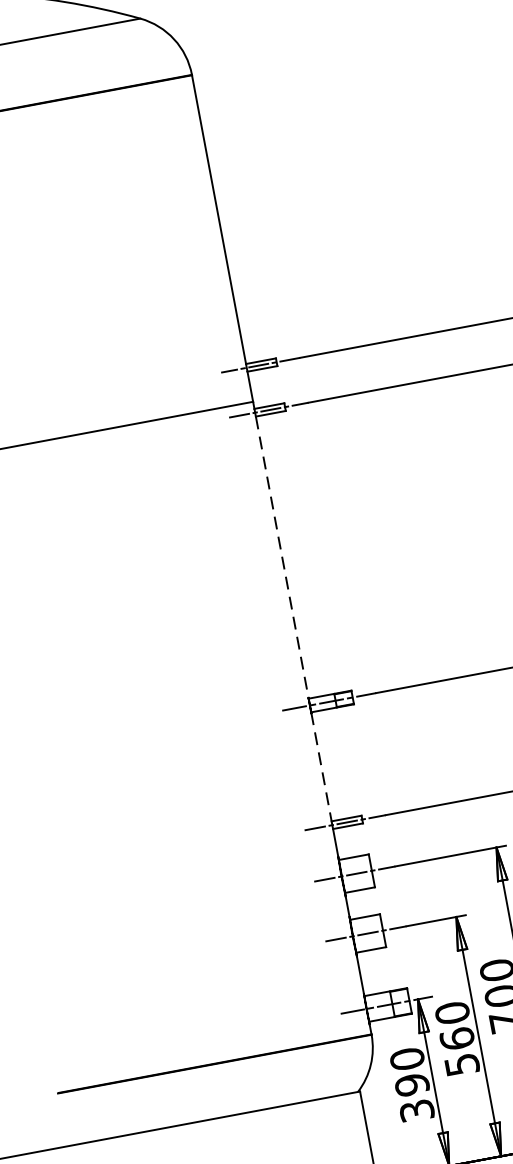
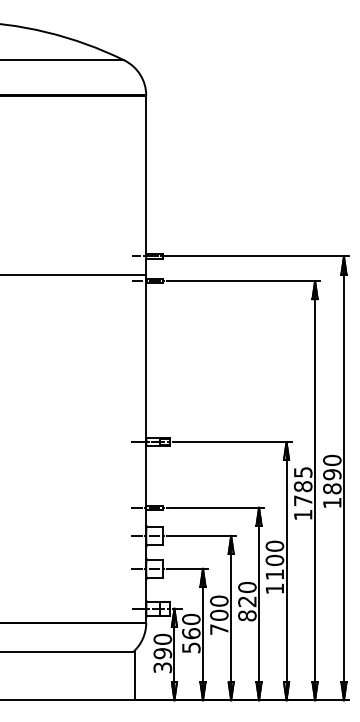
line: (282, 557) -> (146, 360), dashed -> solid
line: (321, 766) -> (146, 475), dashed -> solid

